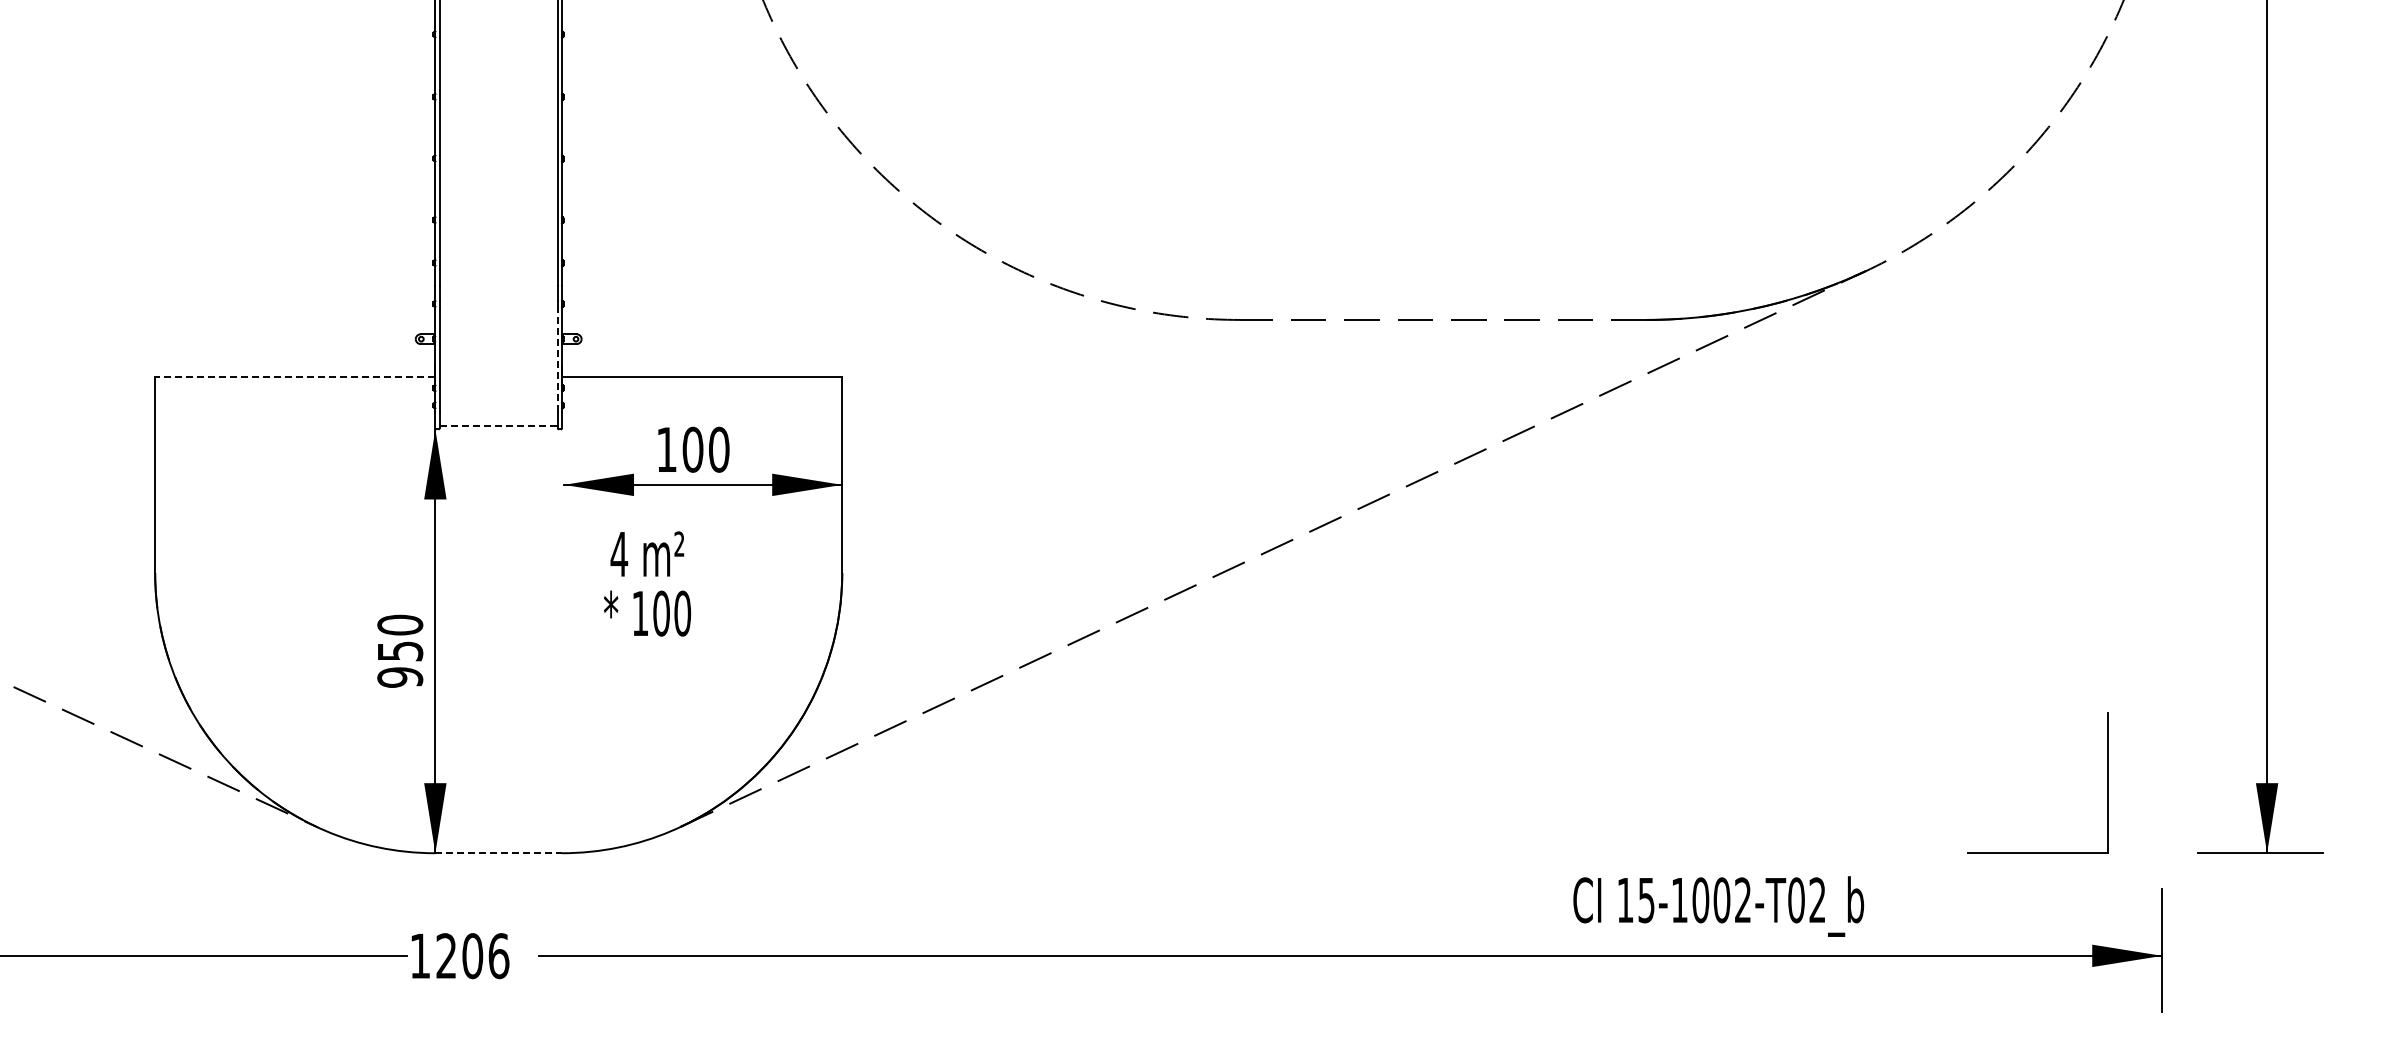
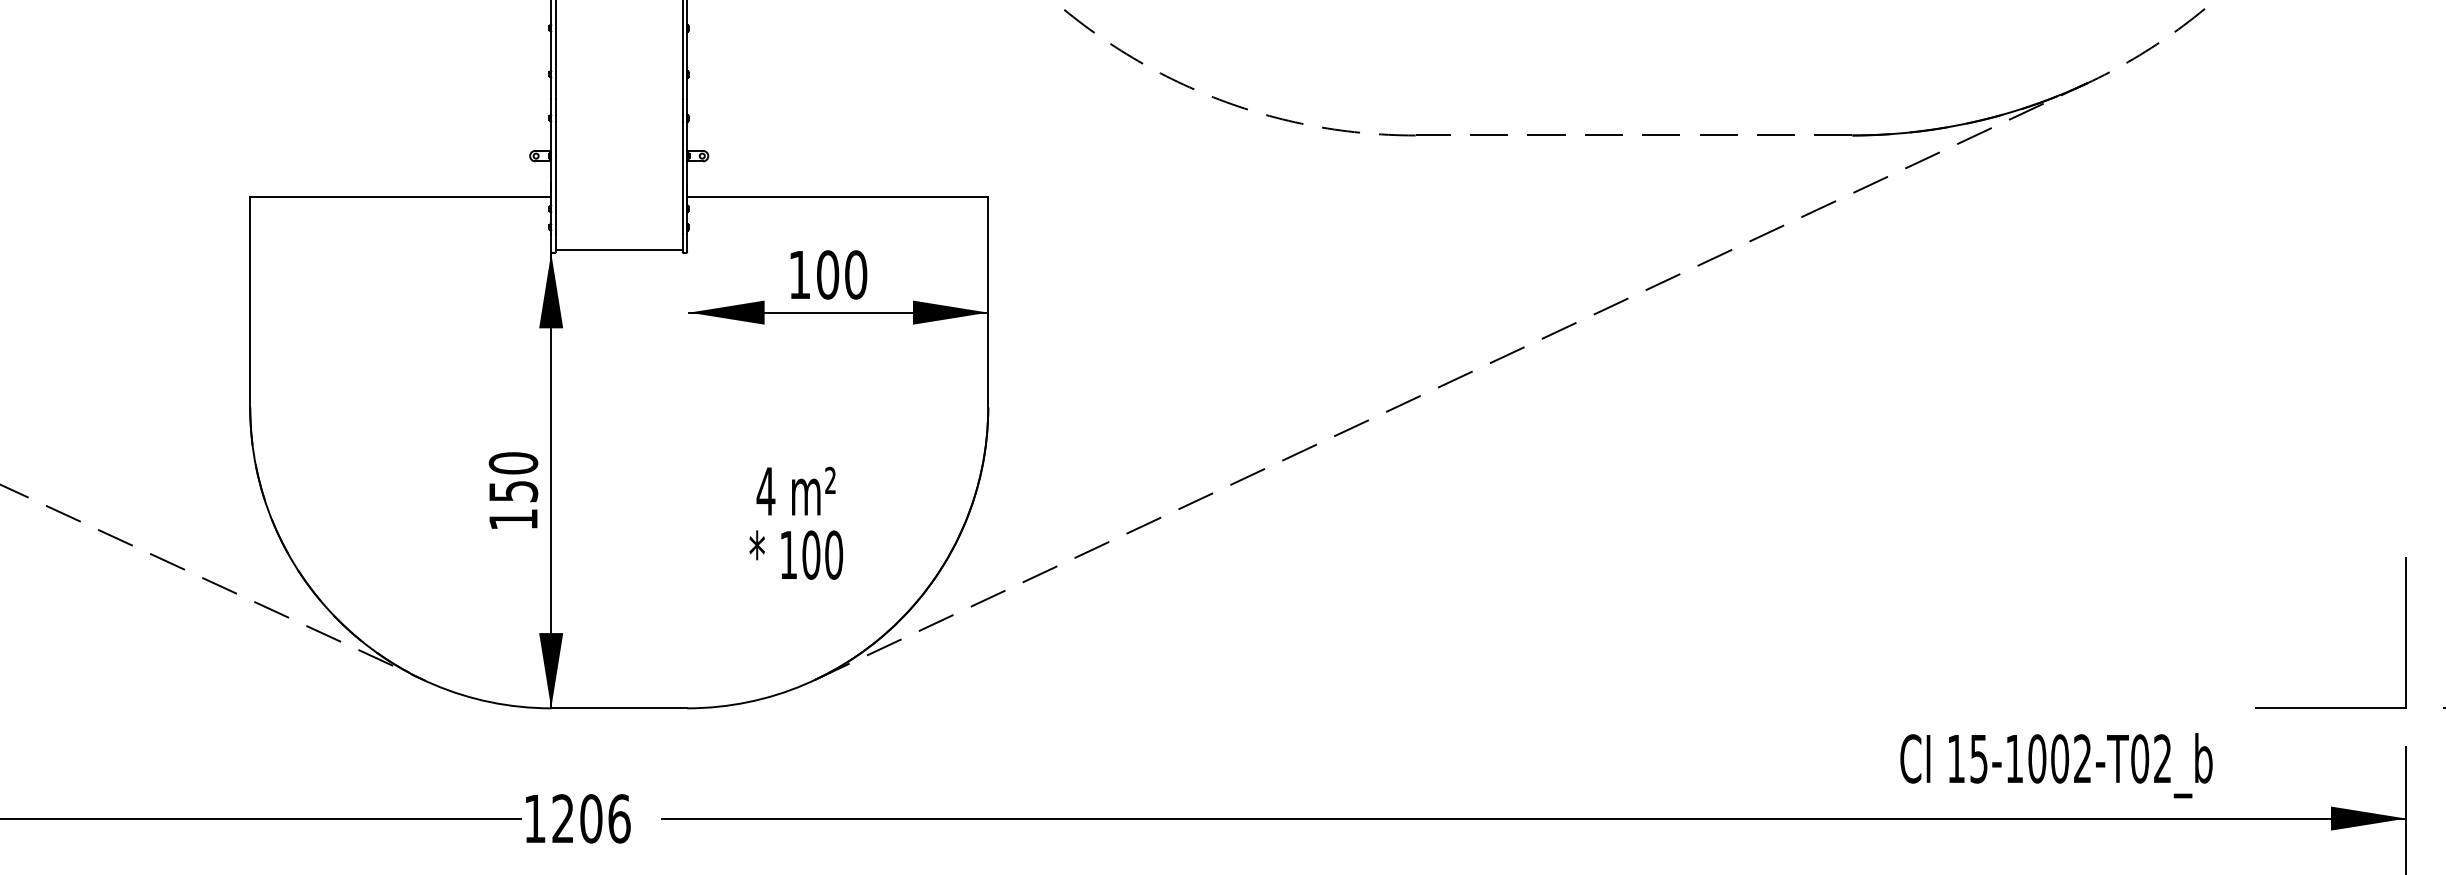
line: (557, 359) -> (682, 177), dashed -> solid
line: (294, 376) -> (399, 196), dashed -> solid
line: (499, 426) -> (620, 249), dashed -> solid
text: (647, 583) -> (796, 522), moved
text: (400, 677) -> (513, 519), 950 -> 150
part: (2107, 782) -> (2405, 632), moved
line: (499, 853) -> (620, 708), dashed -> solid
text: (1718, 906) -> (2056, 765), moved

